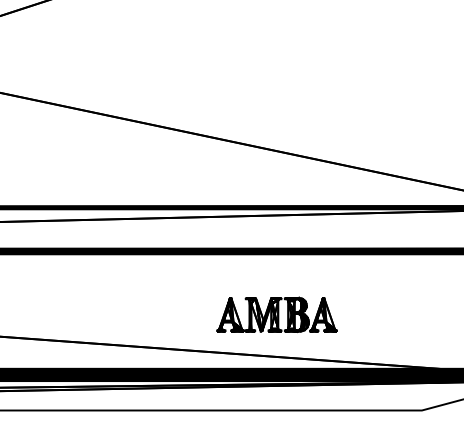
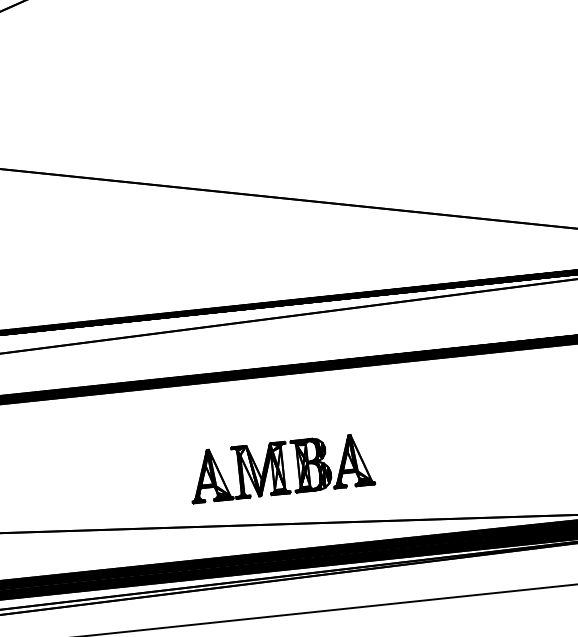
part: (276, 314) -> (280, 467), moved

